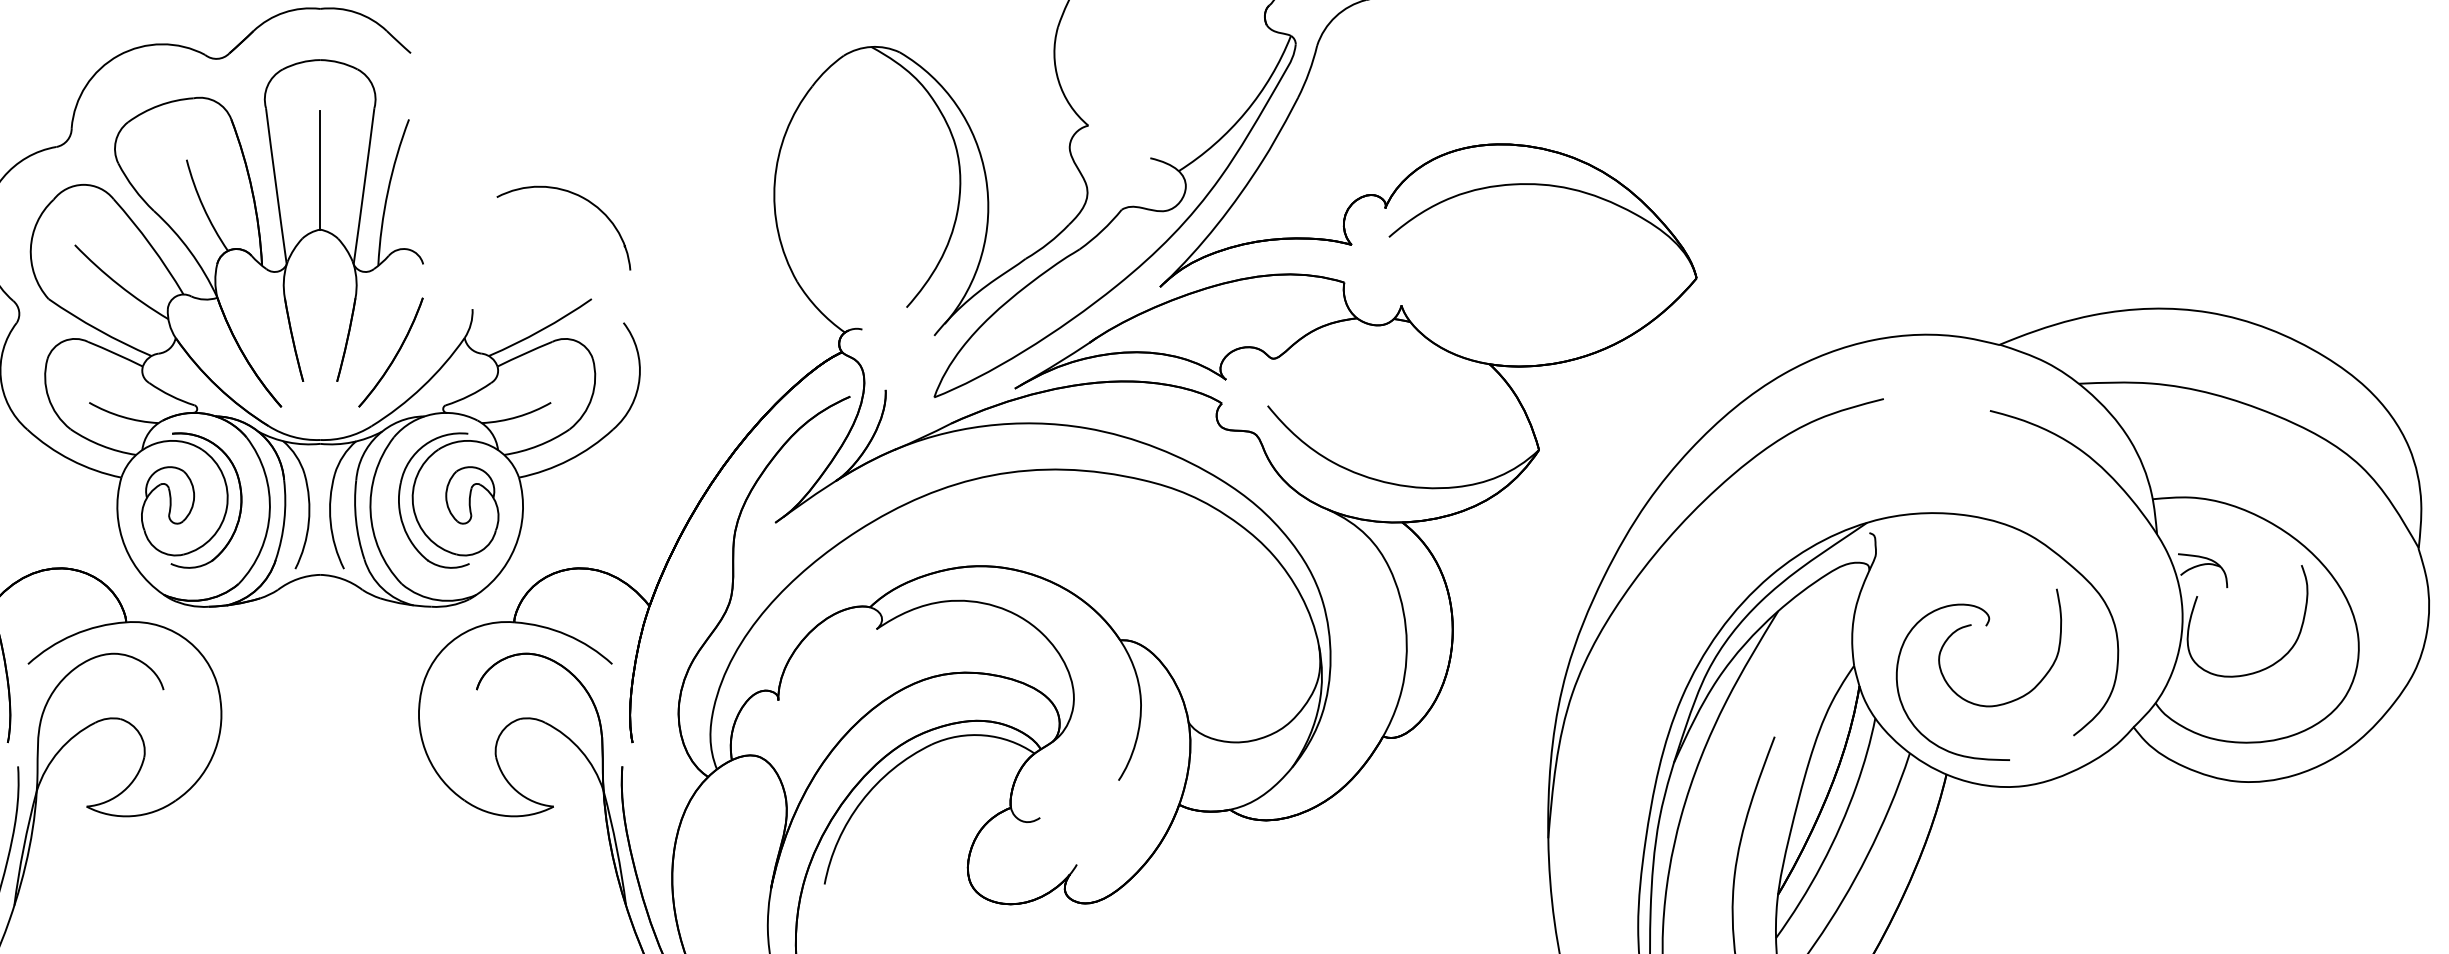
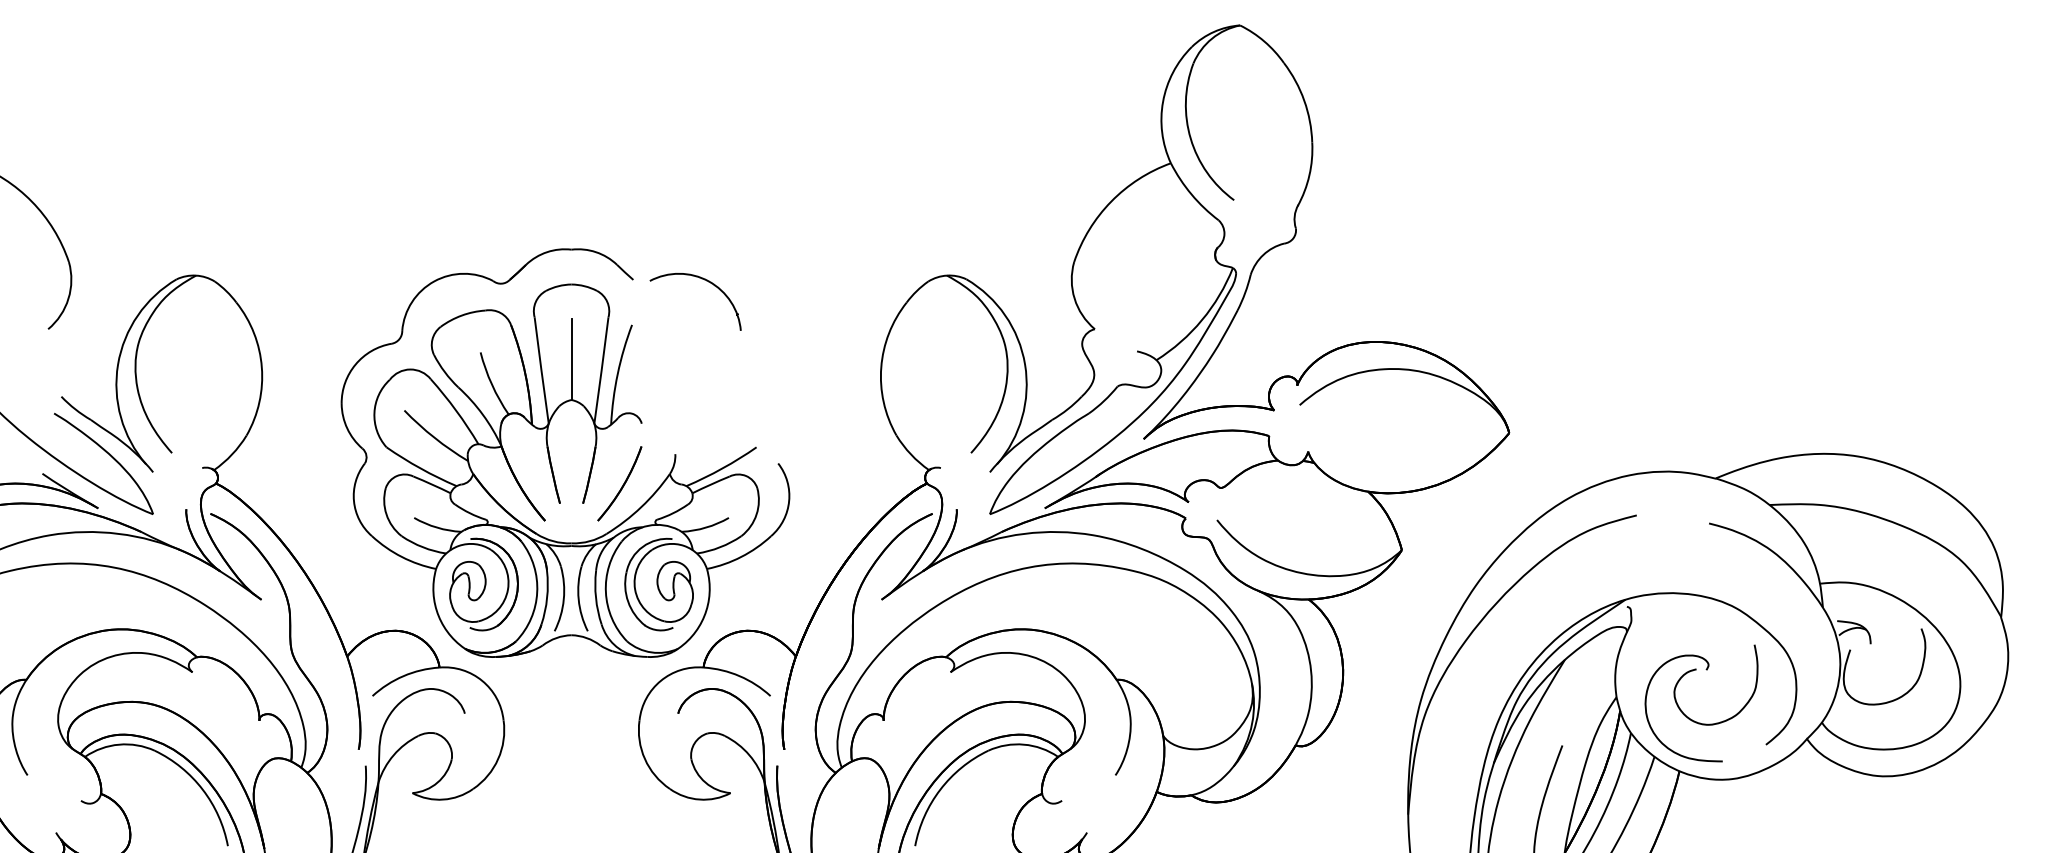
part: (572, 195) -> (701, 279), moved

